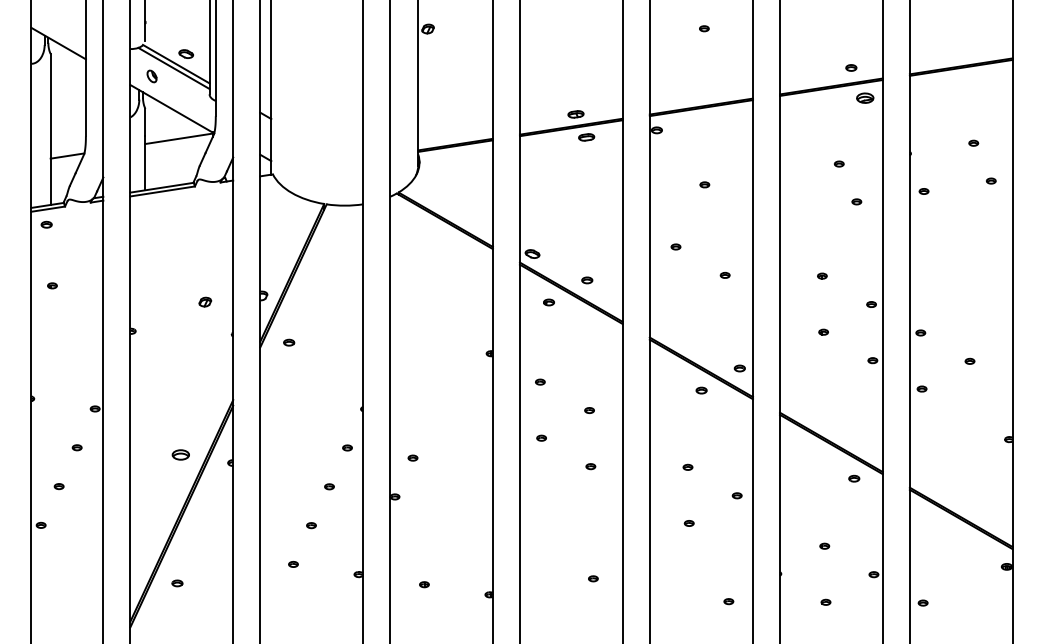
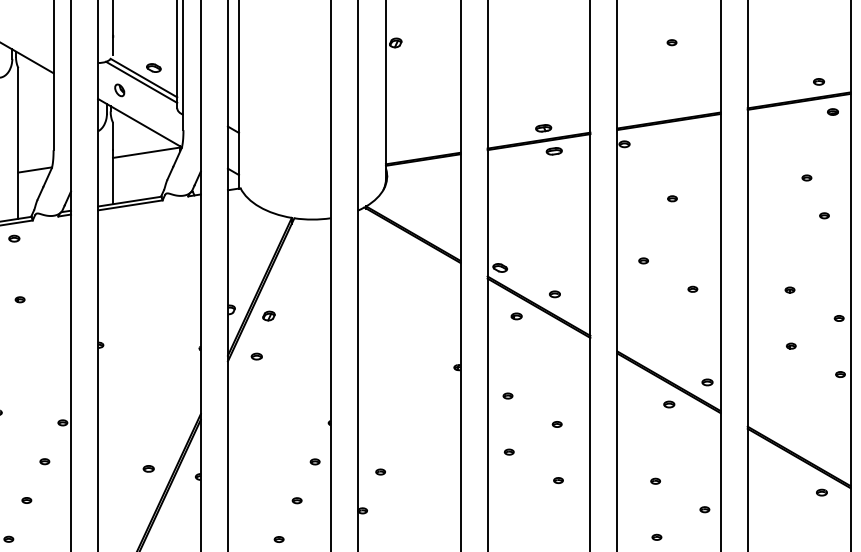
part: (865, 97) -> (833, 111), size x0.62
part: (205, 301) -> (269, 315), moved
part: (181, 454) -> (149, 468), size x0.62

